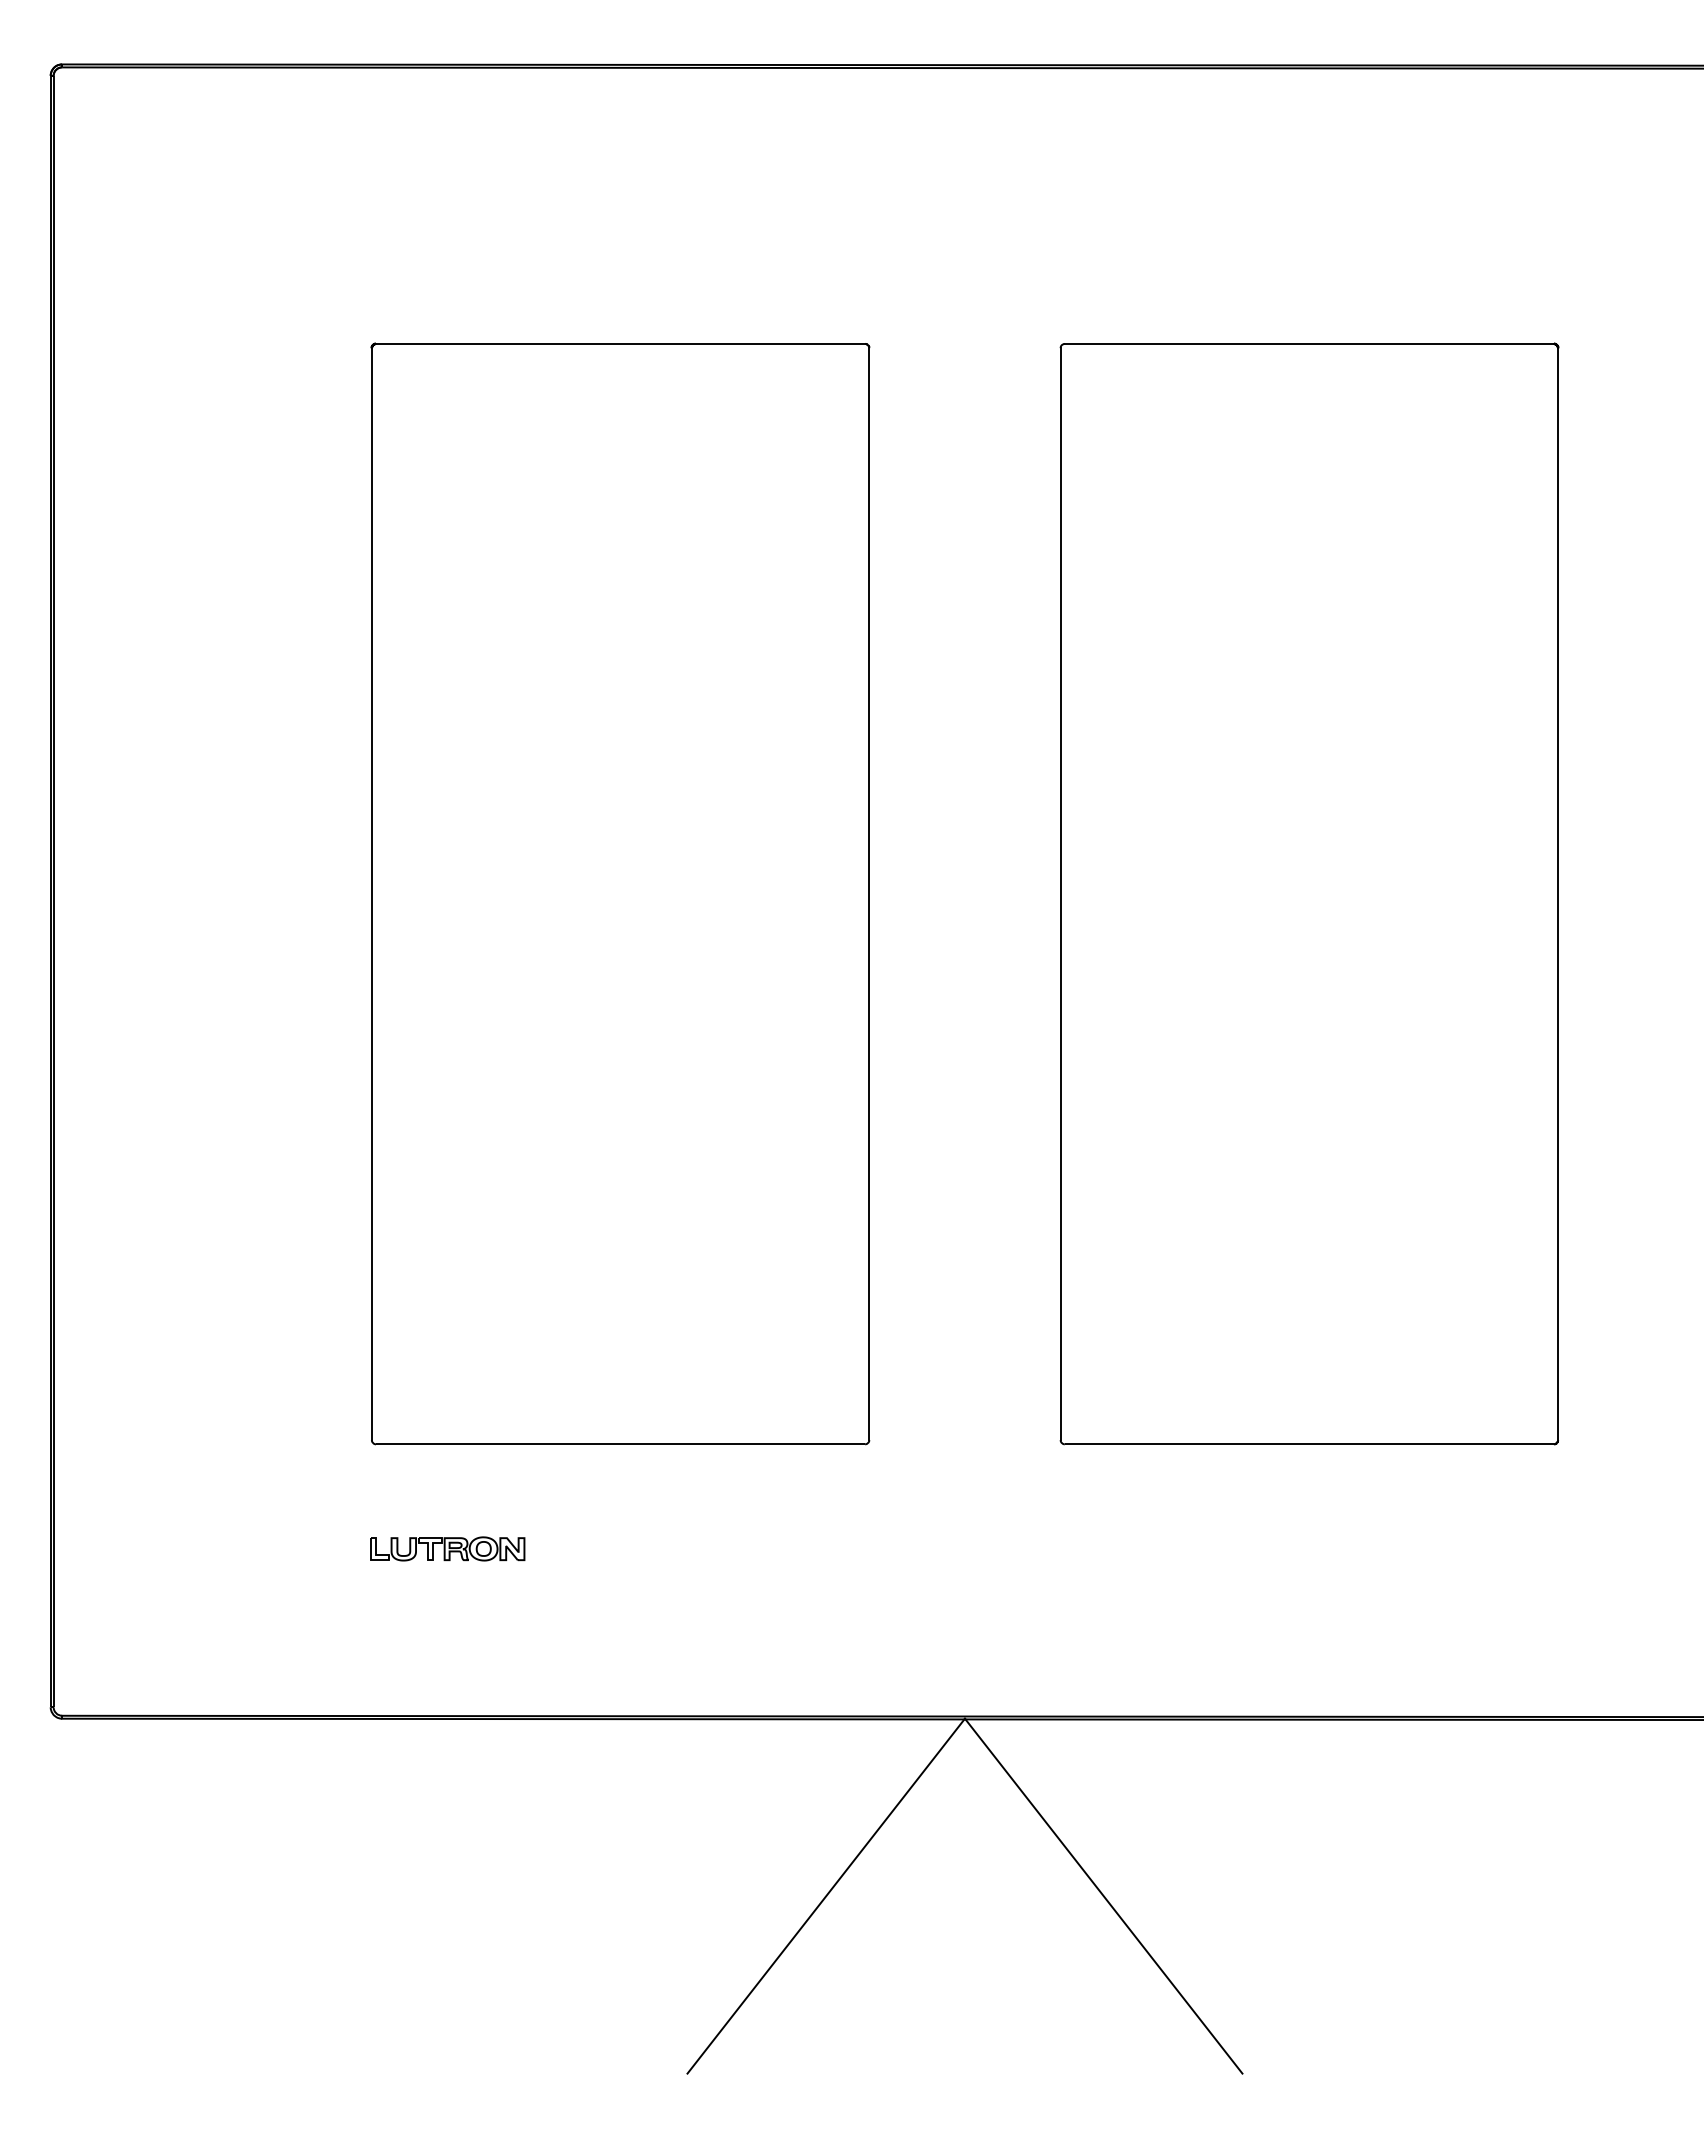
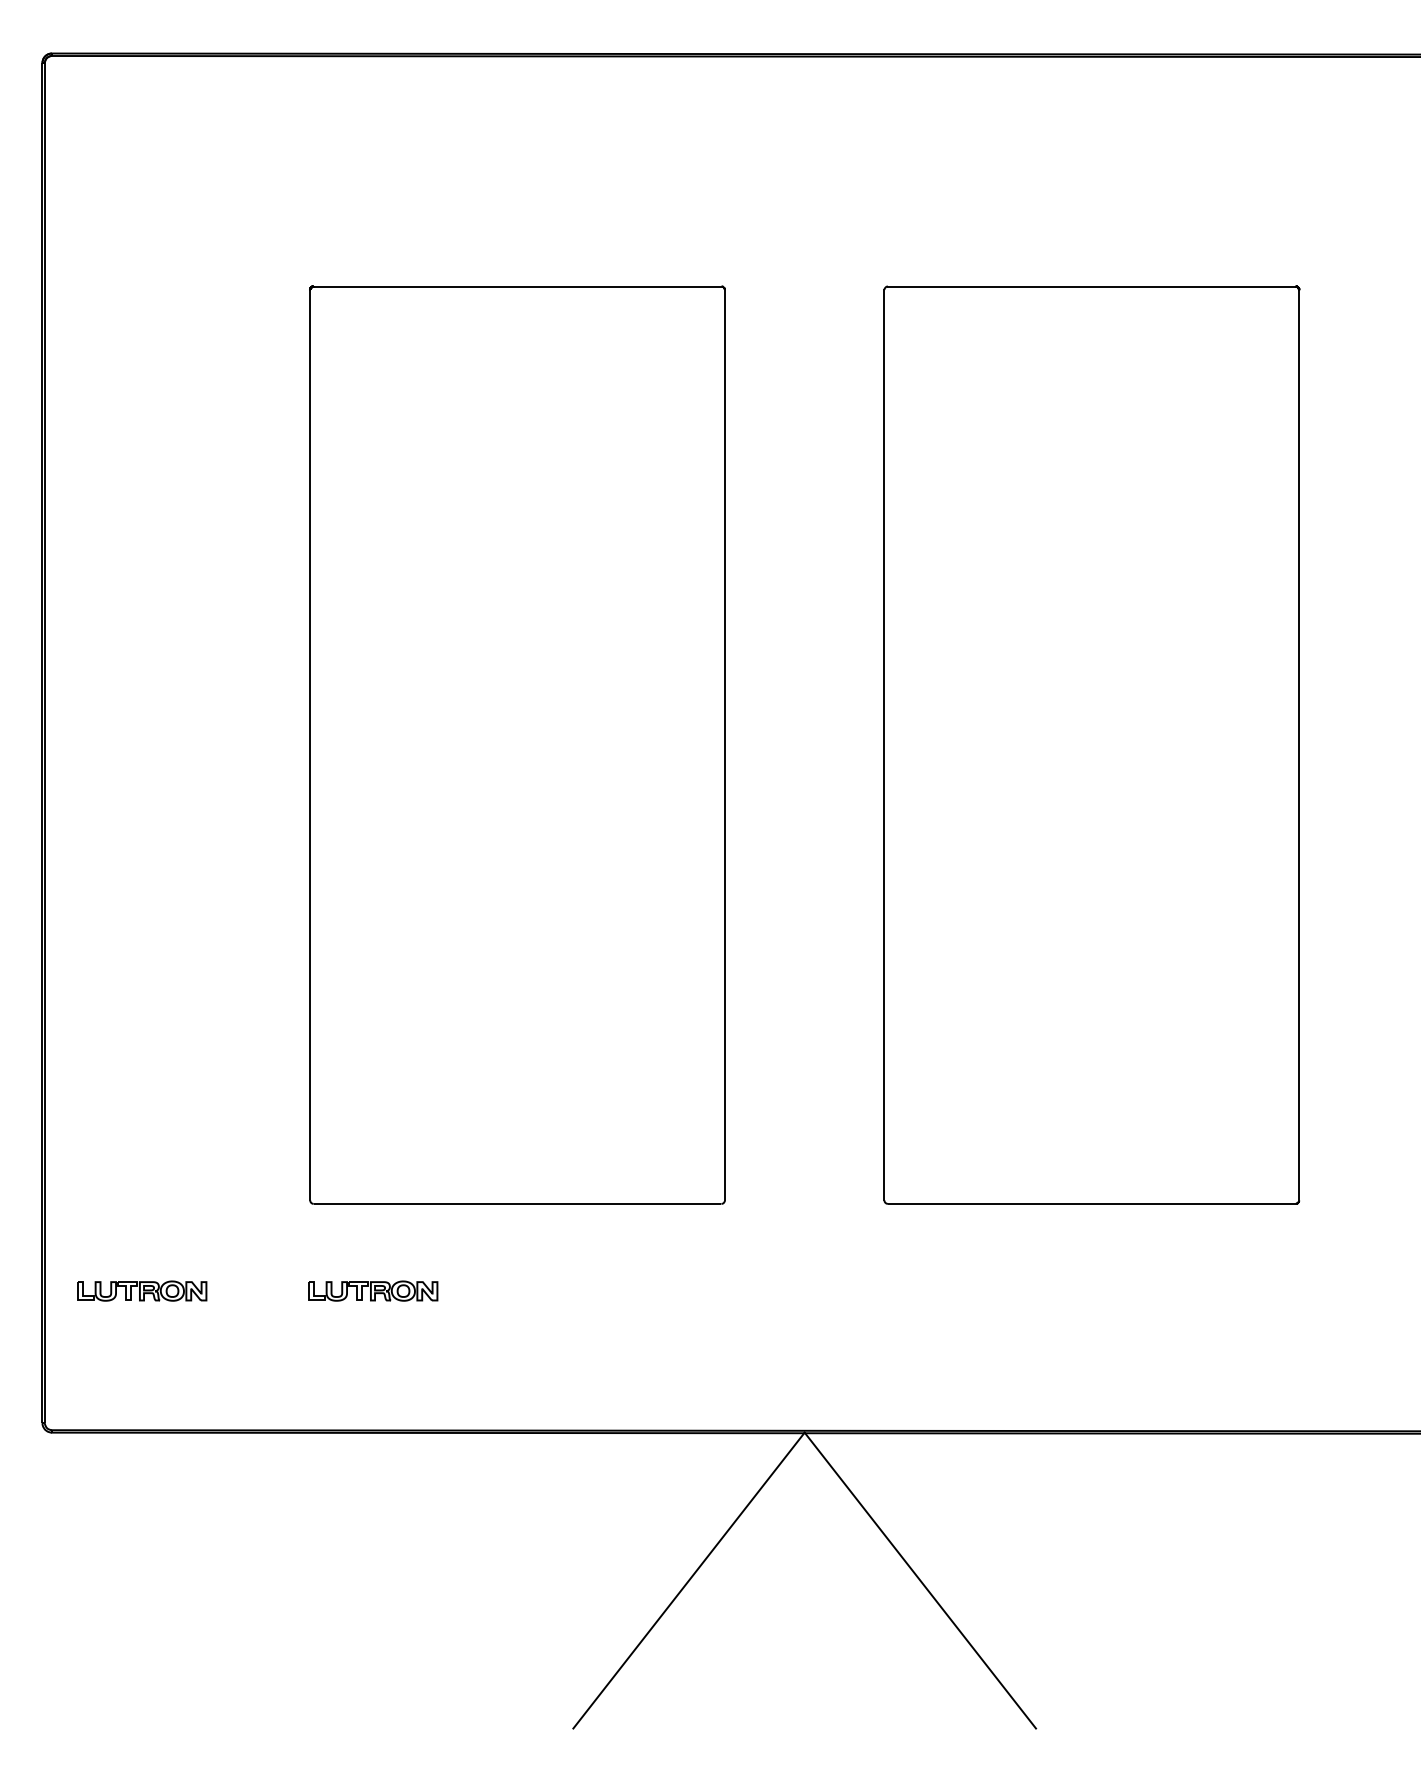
part: (170, 1548) -> (142, 1290), added

